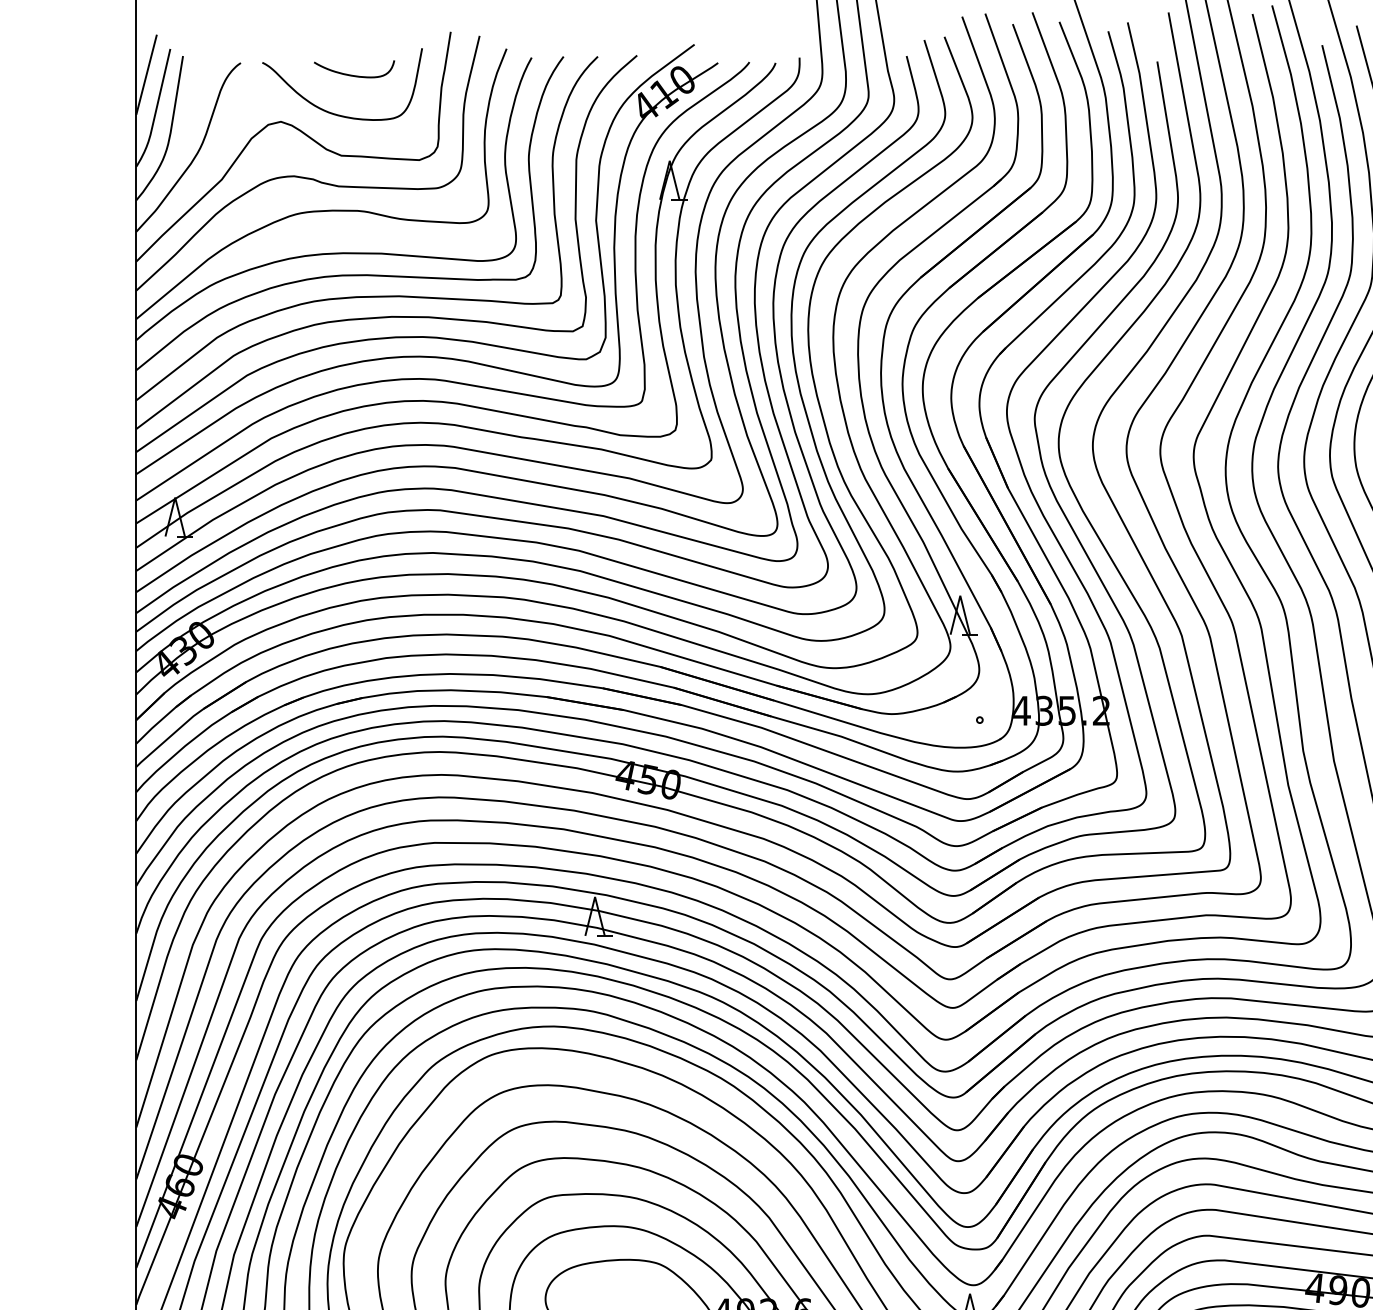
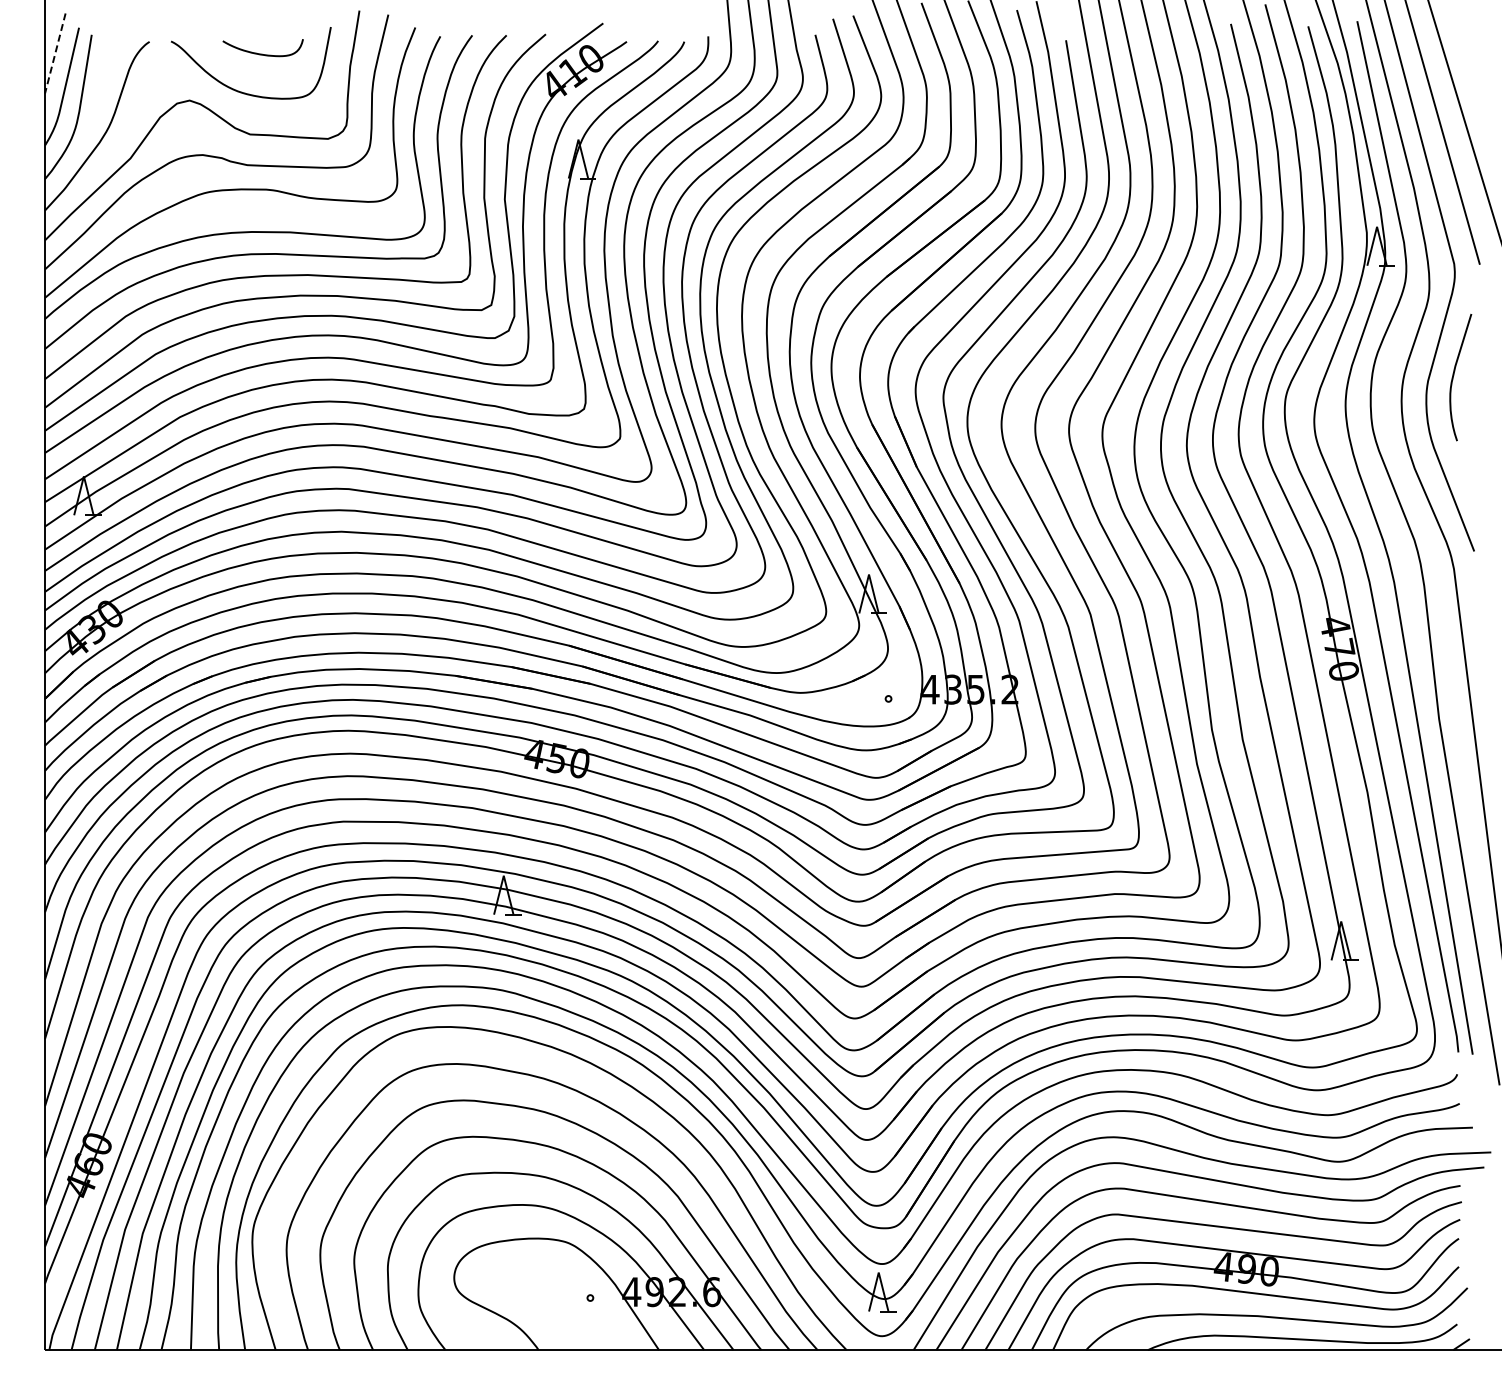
line: (146, 74) -> (55, 53), solid -> dashed

